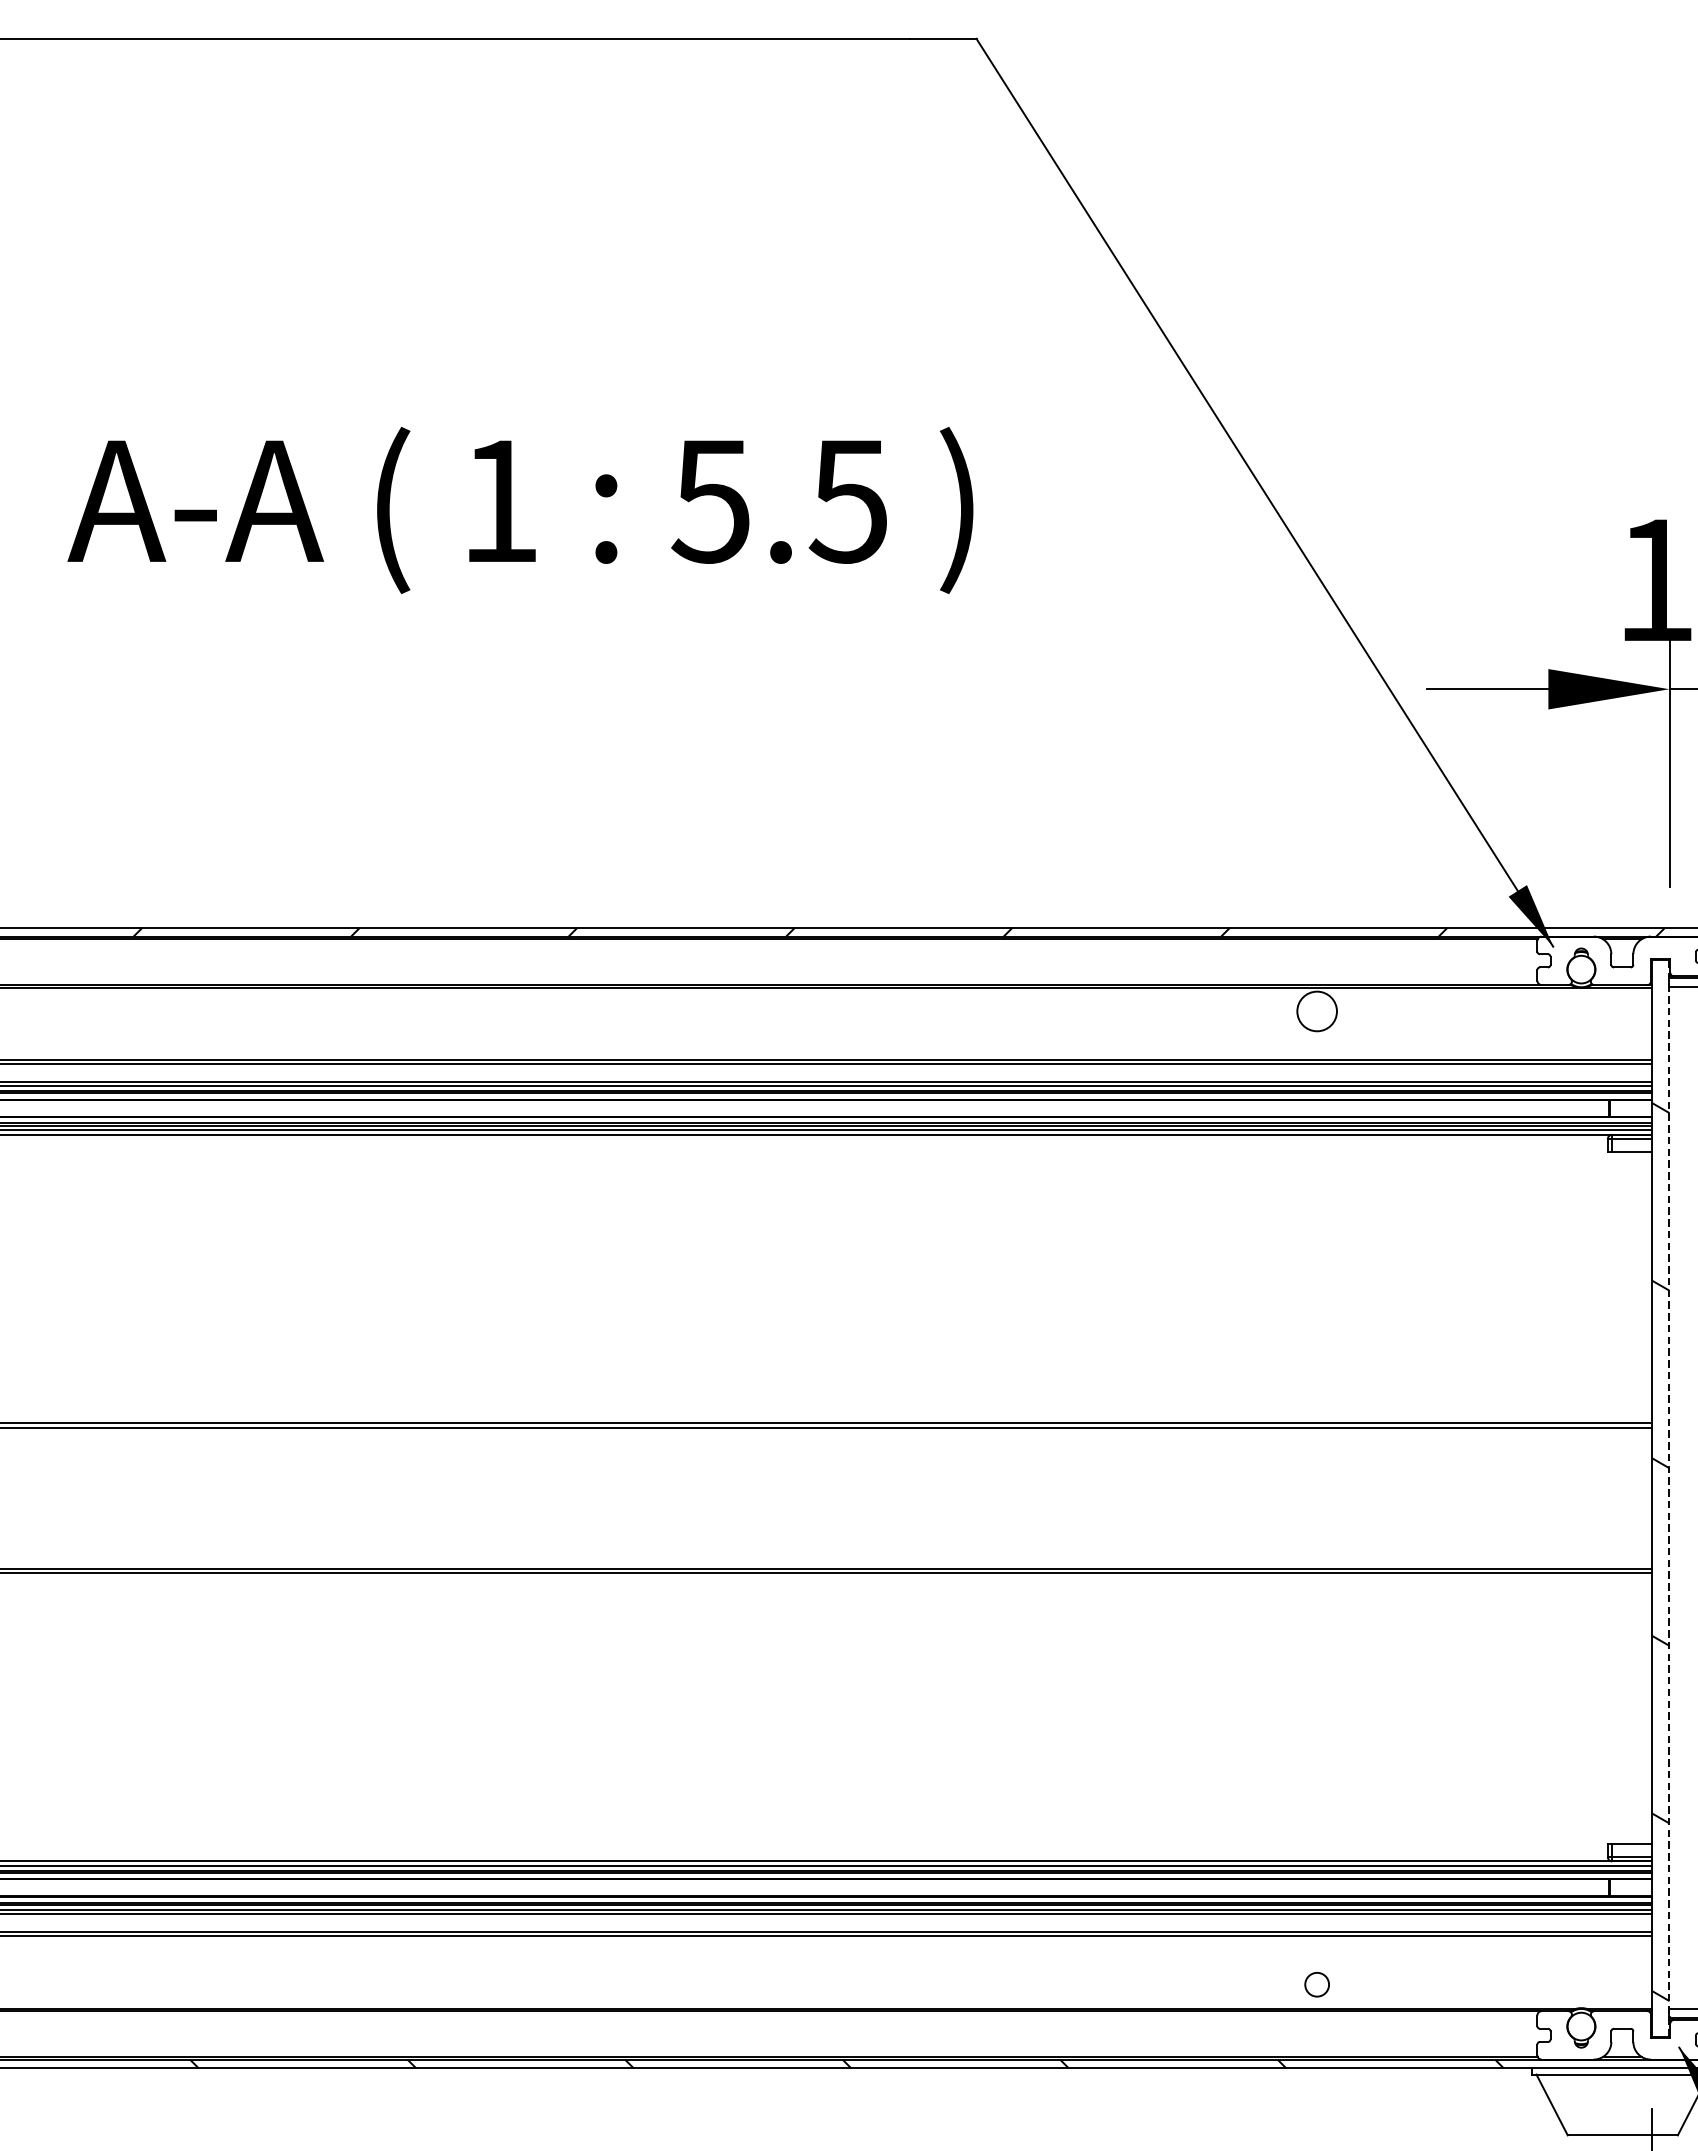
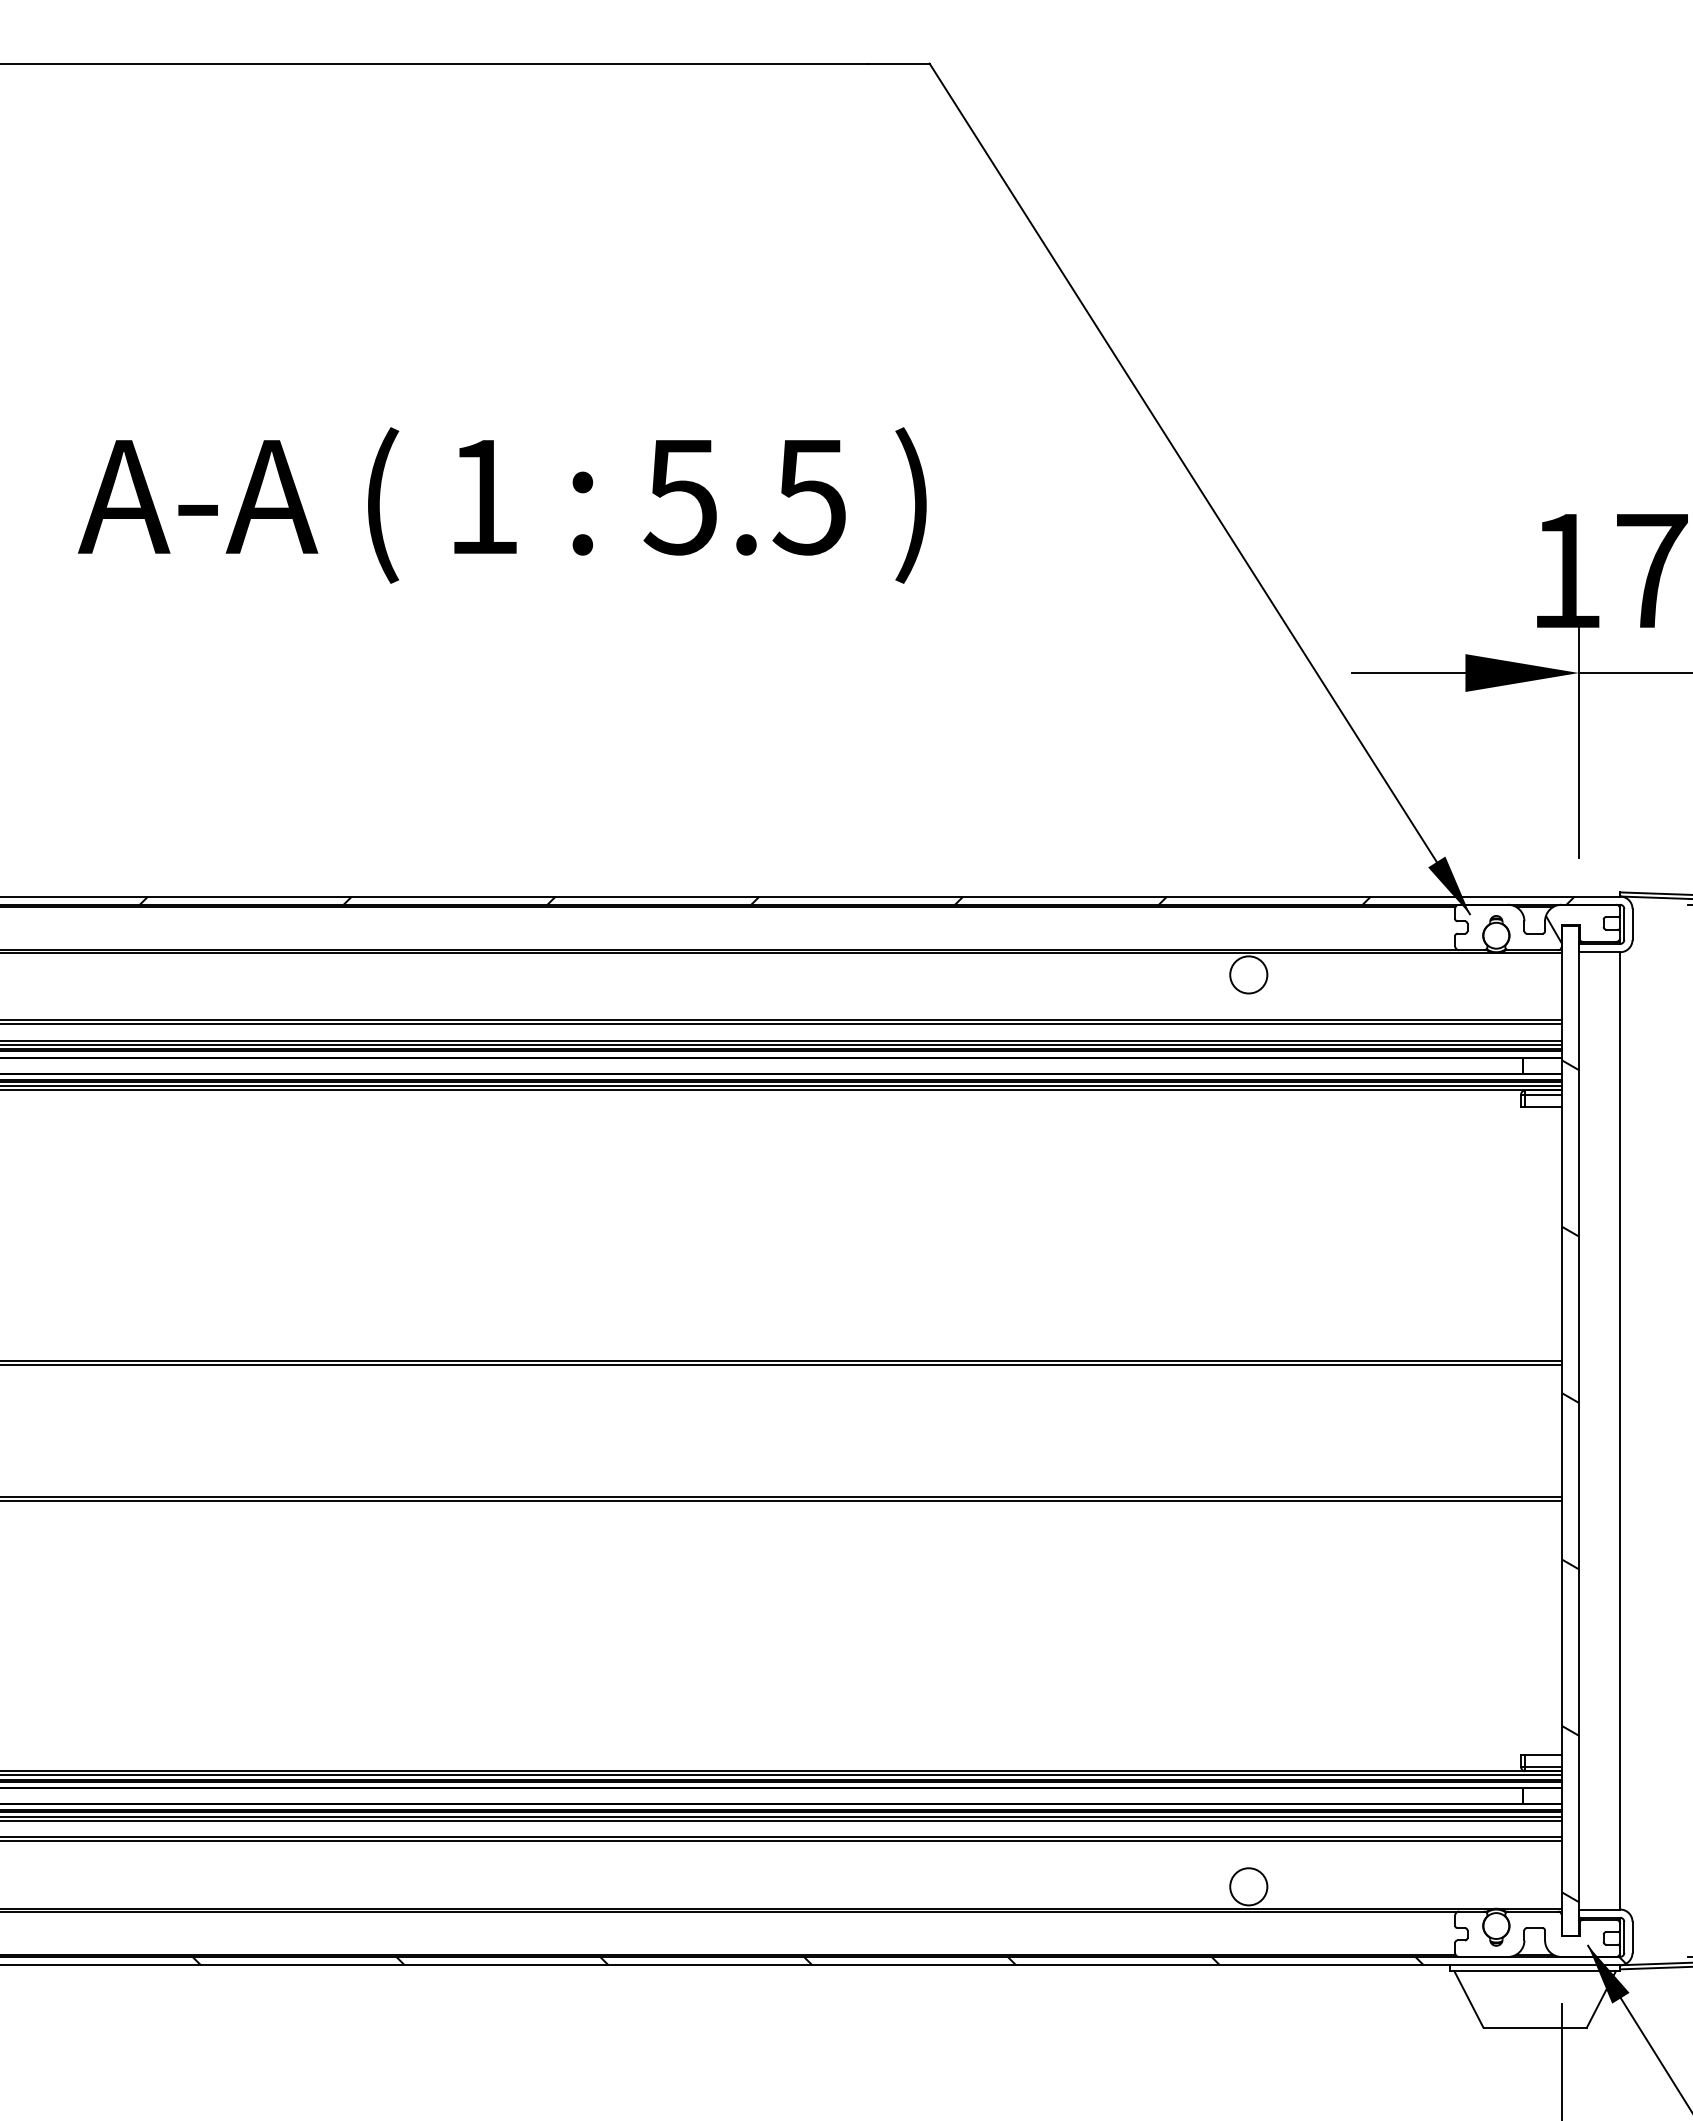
hatch: (1642, 962) -> (1553, 929), added
line: (1669, 1497) -> (1578, 1430), dashed -> solid
circle: (1316, 1984) -> (1248, 1886), size x1.67

